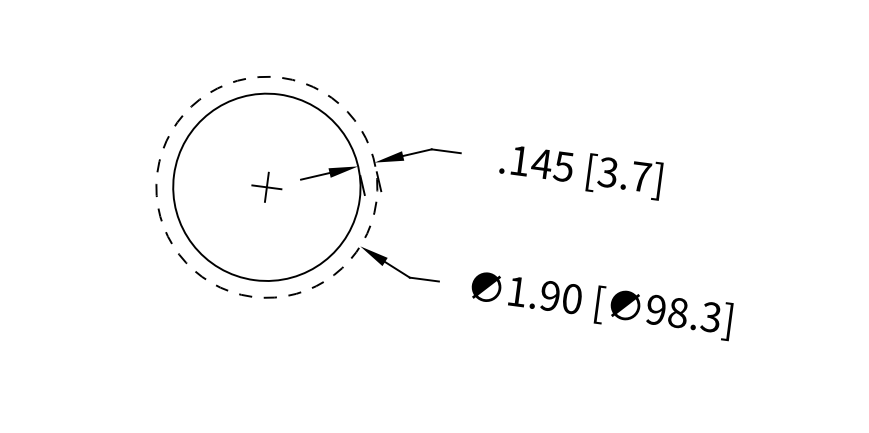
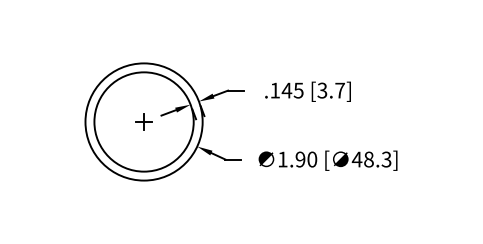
circle: (265, 186) -> (143, 121), dashed -> solid
text: (654, 309) -> (356, 159), 98.3] -> 48.3]

